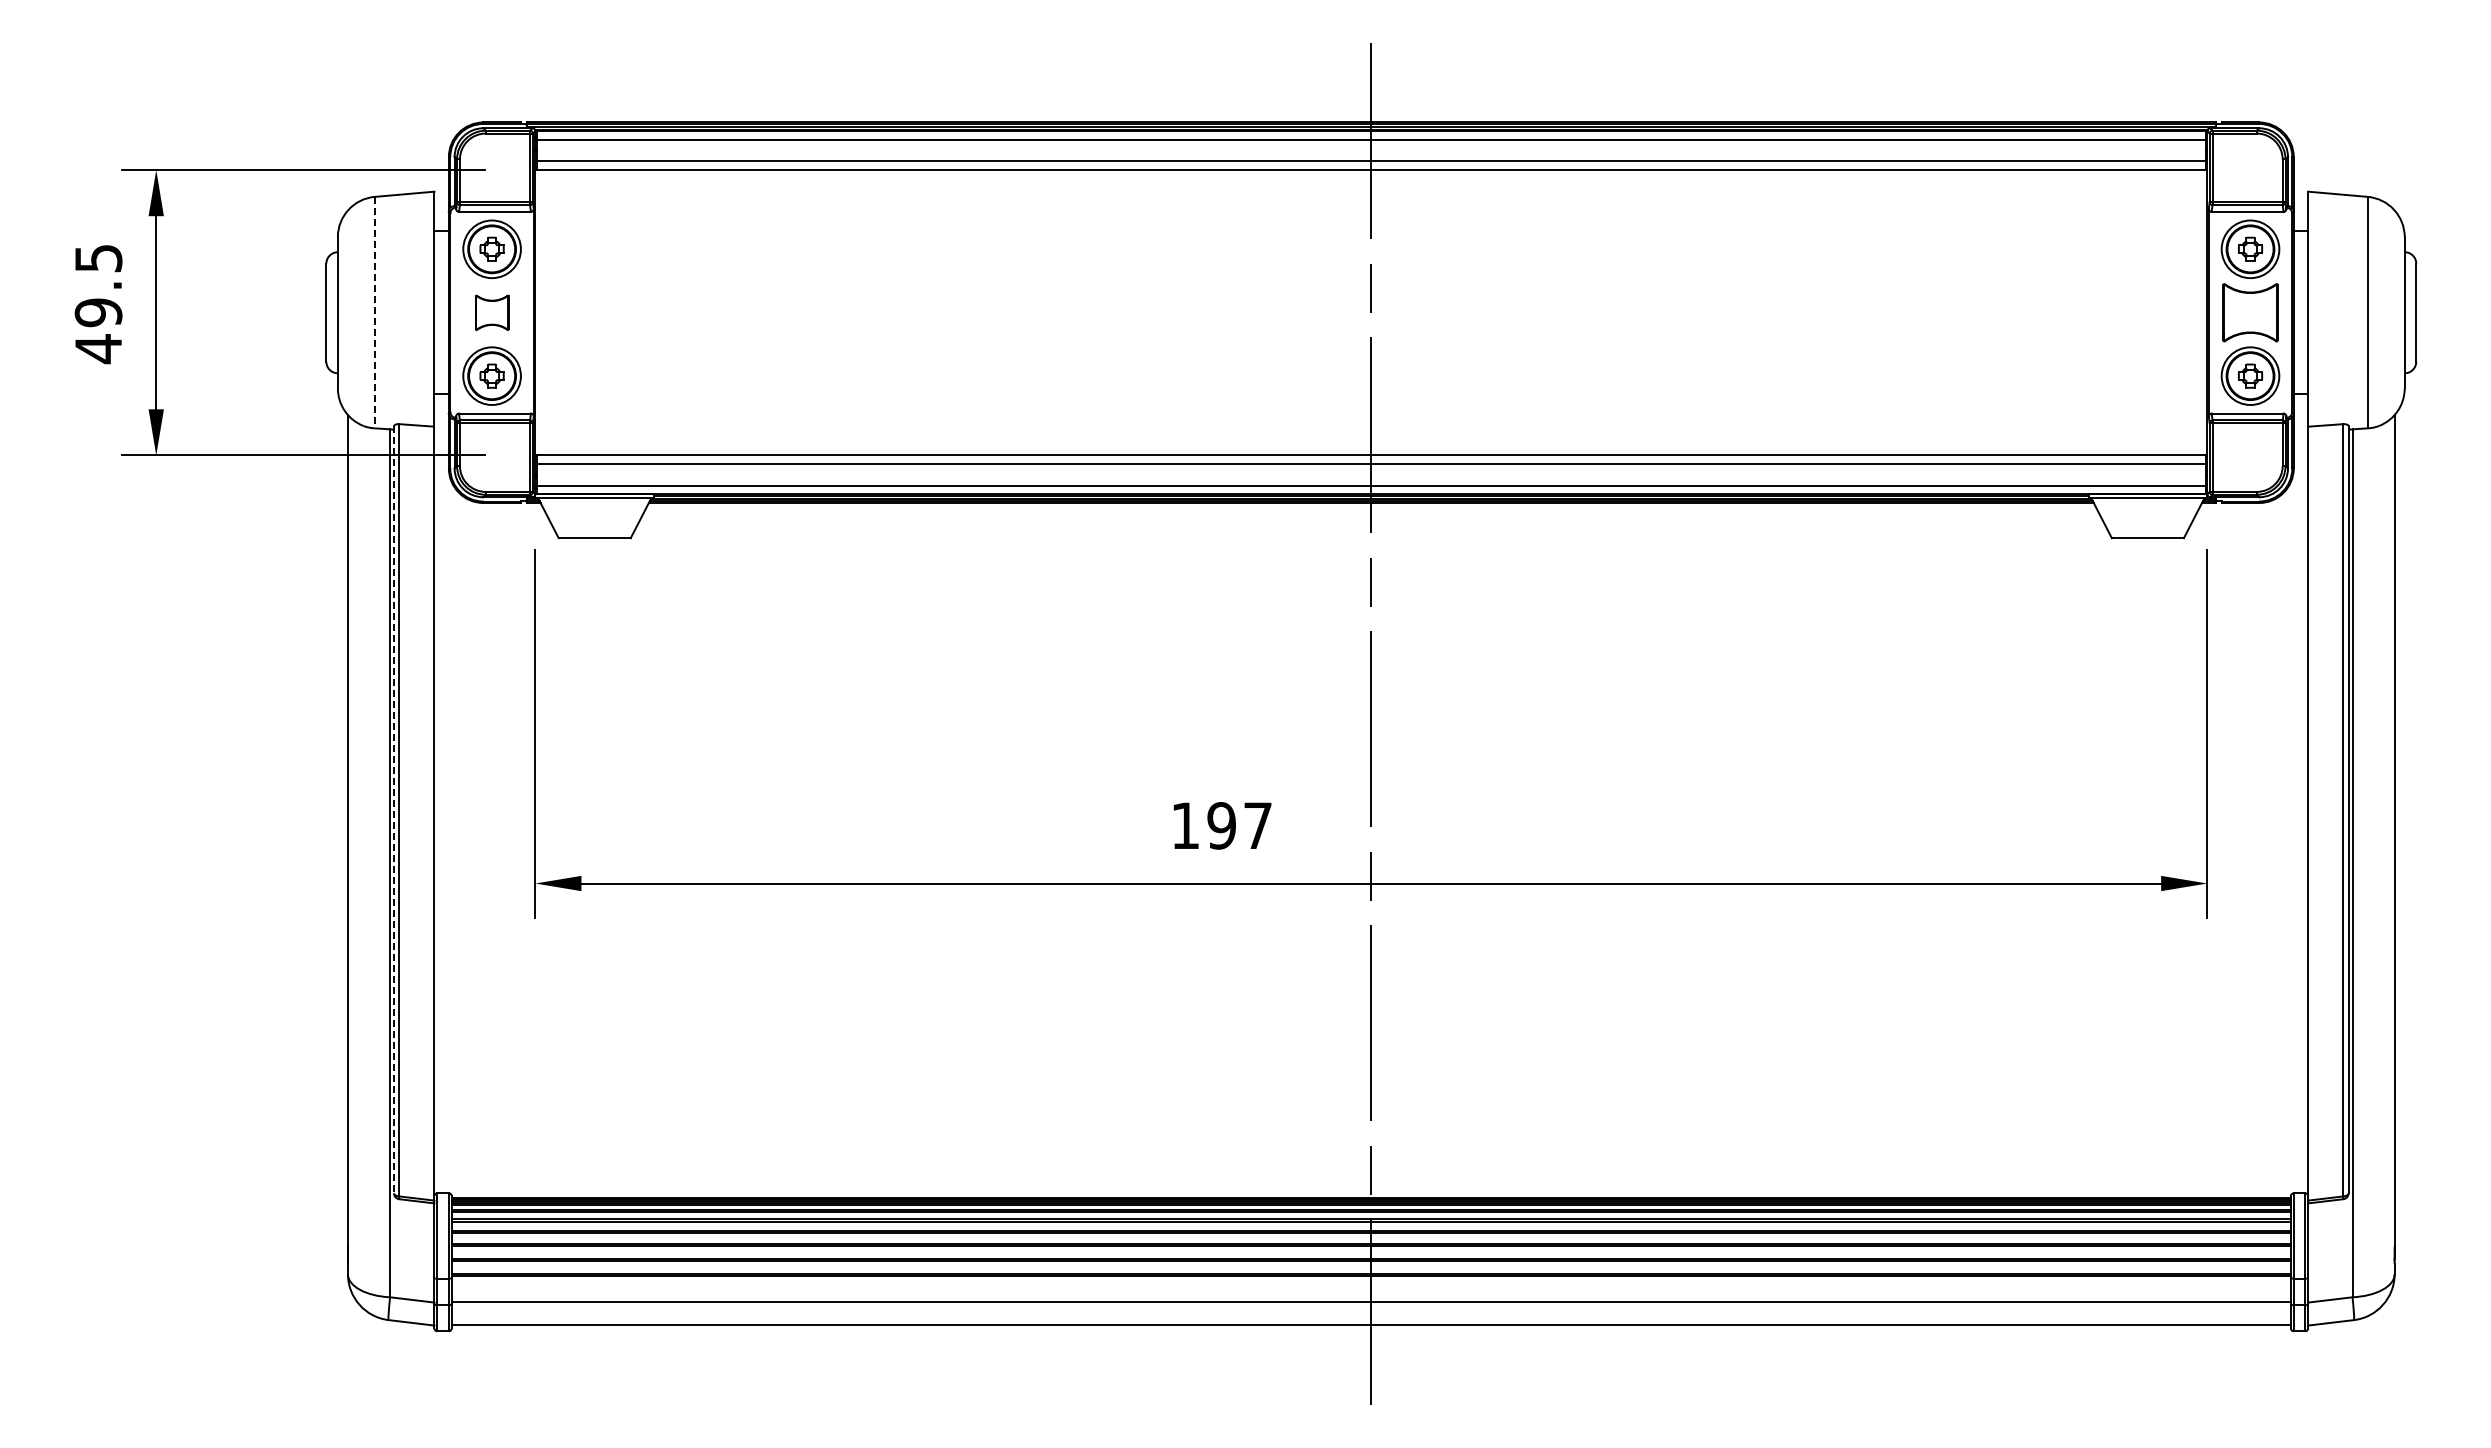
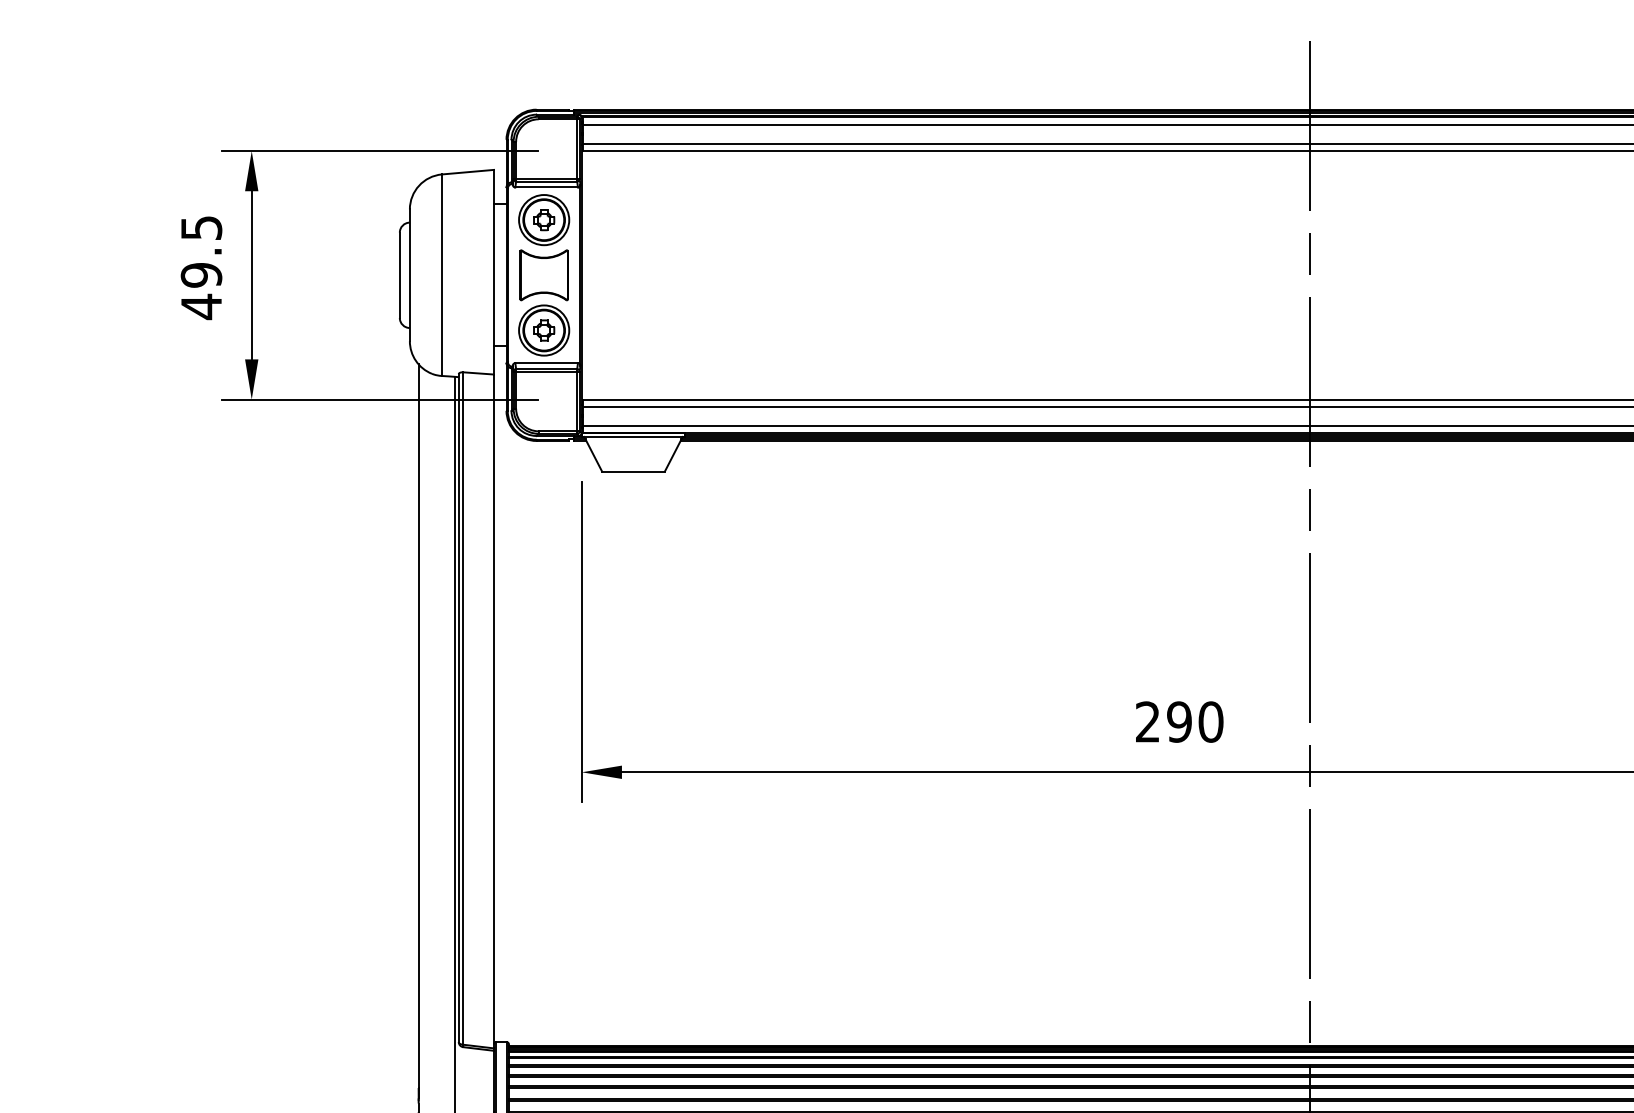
line: (374, 312) -> (441, 275), dashed -> solid
part: (492, 312) -> (544, 275), size x1.67
line: (394, 809) -> (459, 707), dashed -> solid
text: (1221, 825) -> (1179, 721), 197 -> 290

